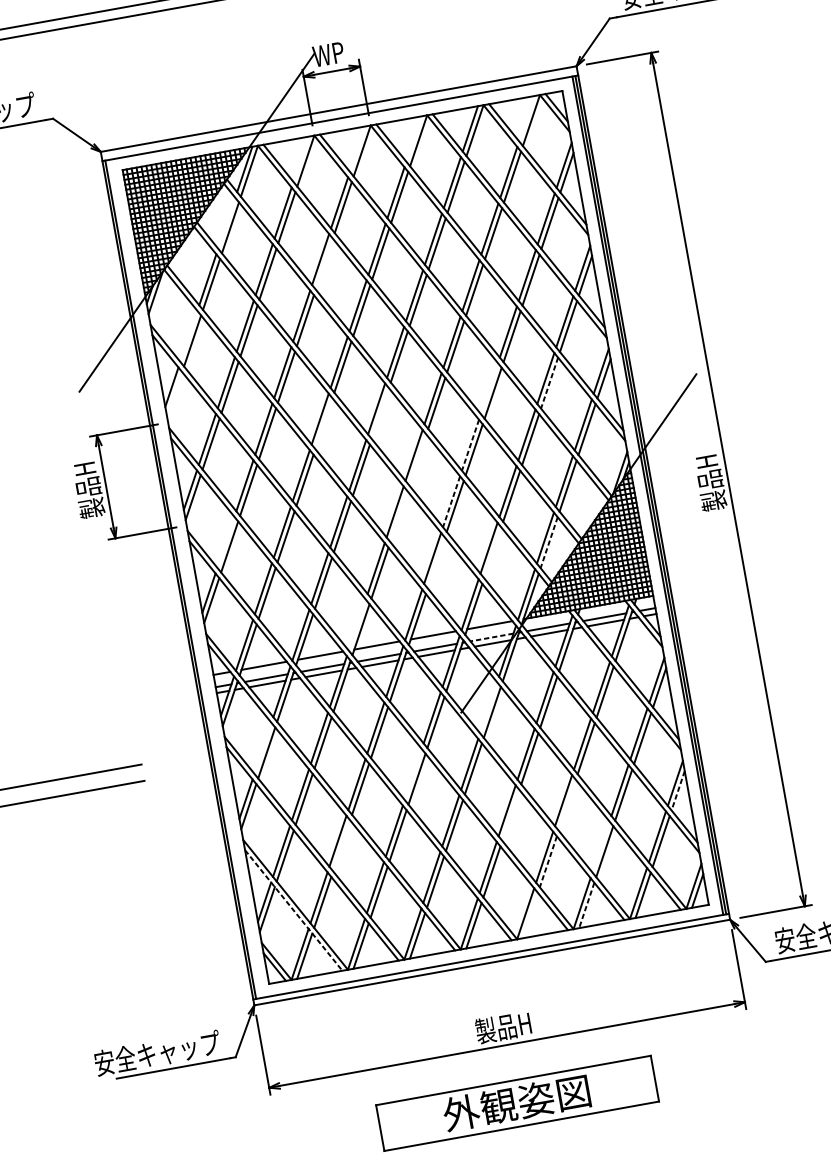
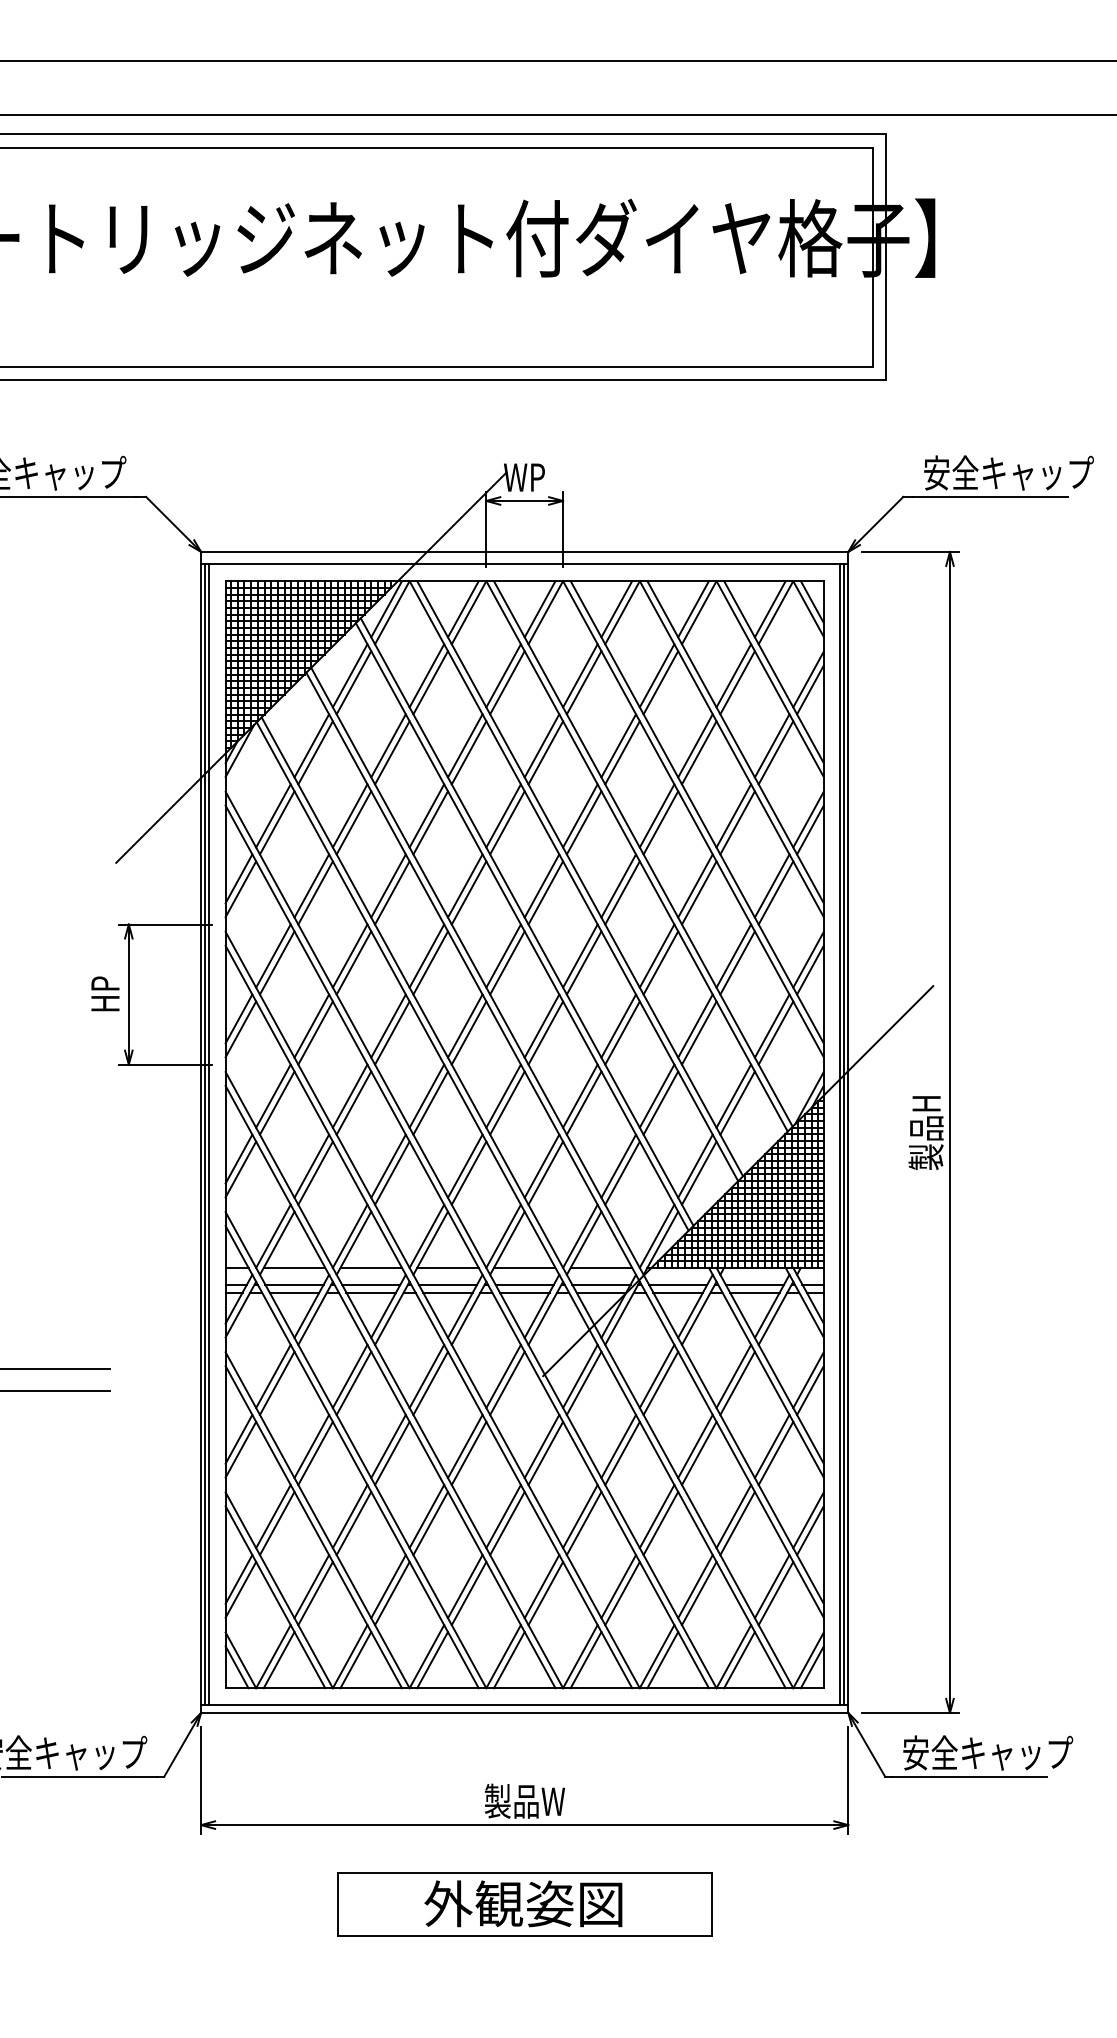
line: (526, 119) -> (769, 609), added
line: (413, 139) -> (616, 609), added
line: (357, 149) -> (539, 609), added
line: (300, 159) -> (462, 609), added
line: (226, 223) -> (349, 675), added
line: (323, 263) -> (468, 752), added
line: (188, 336) -> (273, 815), added
line: (549, 383) -> (737, 963), dashed -> solid
line: (488, 388) -> (656, 955), added
line: (174, 394) -> (240, 889), added
line: (380, 413) -> (507, 962), added
line: (323, 423) -> (430, 962), added
line: (470, 445) -> (618, 1026), dashed -> solid
line: (417, 459) -> (545, 1032), added
text: (88, 490) -> (104, 995), 製品H -> HP
line: (451, 502) -> (580, 1096), dashed -> solid
line: (398, 516) -> (507, 1102), added
line: (225, 541) -> (273, 1095), added
line: (549, 542) -> (699, 1173), dashed -> solid
line: (492, 552) -> (622, 1172), added
line: (436, 562) -> (545, 1172), added
line: (183, 579) -> (208, 1134), added
line: (356, 624) -> (426, 1235), added
line: (491, 637) -> (600, 1284), dashed -> solid
line: (488, 707) -> (580, 1375), added
line: (262, 747) -> (273, 1375), added
line: (412, 774) -> (464, 1446), added
line: (678, 790) -> (810, 1530), dashed -> solid
line: (567, 805) -> (660, 1523), added
line: (510, 815) -> (583, 1523), added
line: (341, 845) -> (353, 1523), added
line: (601, 847) -> (695, 1586), added
line: (548, 861) -> (622, 1593), dashed -> solid
line: (586, 905) -> (662, 1660), dashed -> solid
line: (293, 910) -> (275, 1597), dashed -> solid
line: (530, 915) -> (585, 1660), added
text: (504, 1026) -> (525, 1800), 製品H -> 製品W

